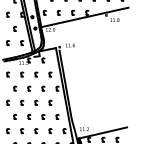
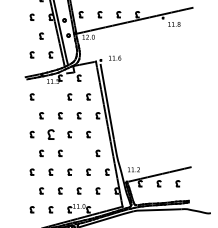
part: (21, 74) -> (50, 96), removed
part: (21, 102) -> (50, 134), size x1.6
part: (42, 116) -> (78, 152), removed

